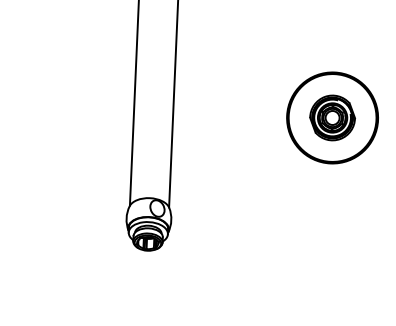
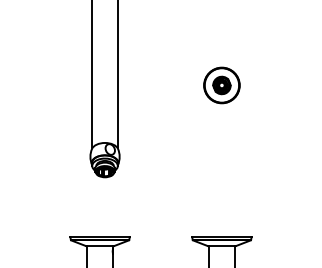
part: (331, 117) -> (221, 85), size x0.6

